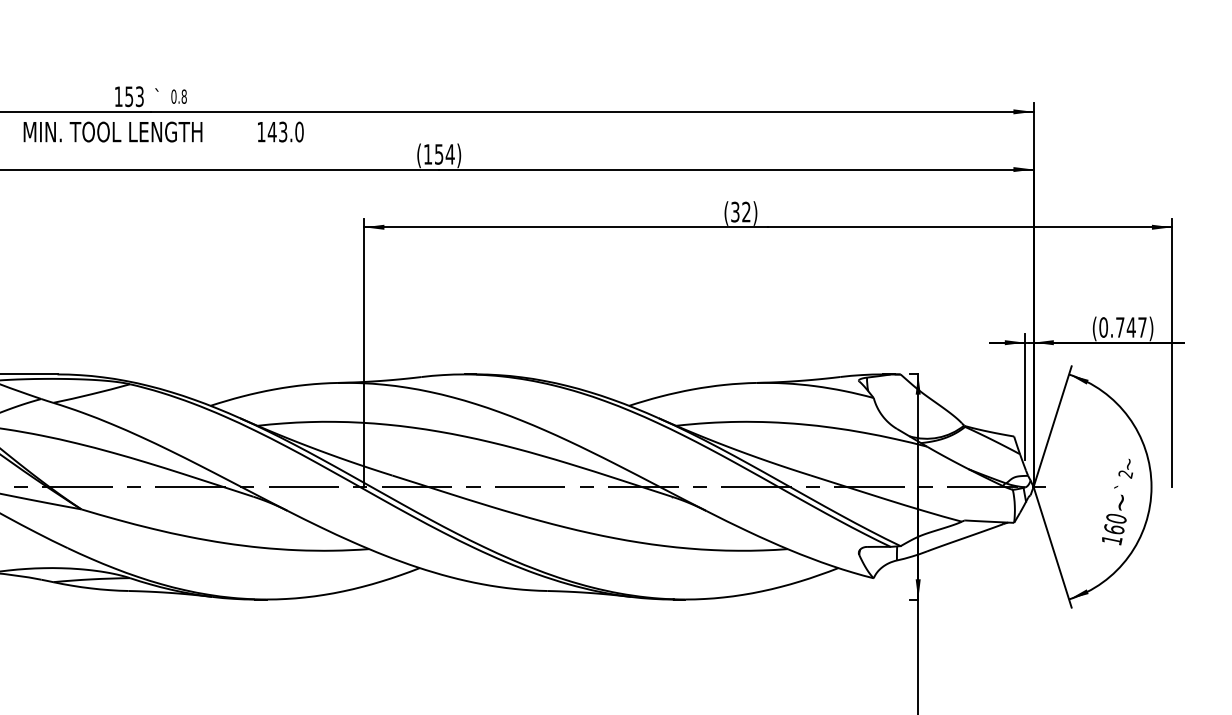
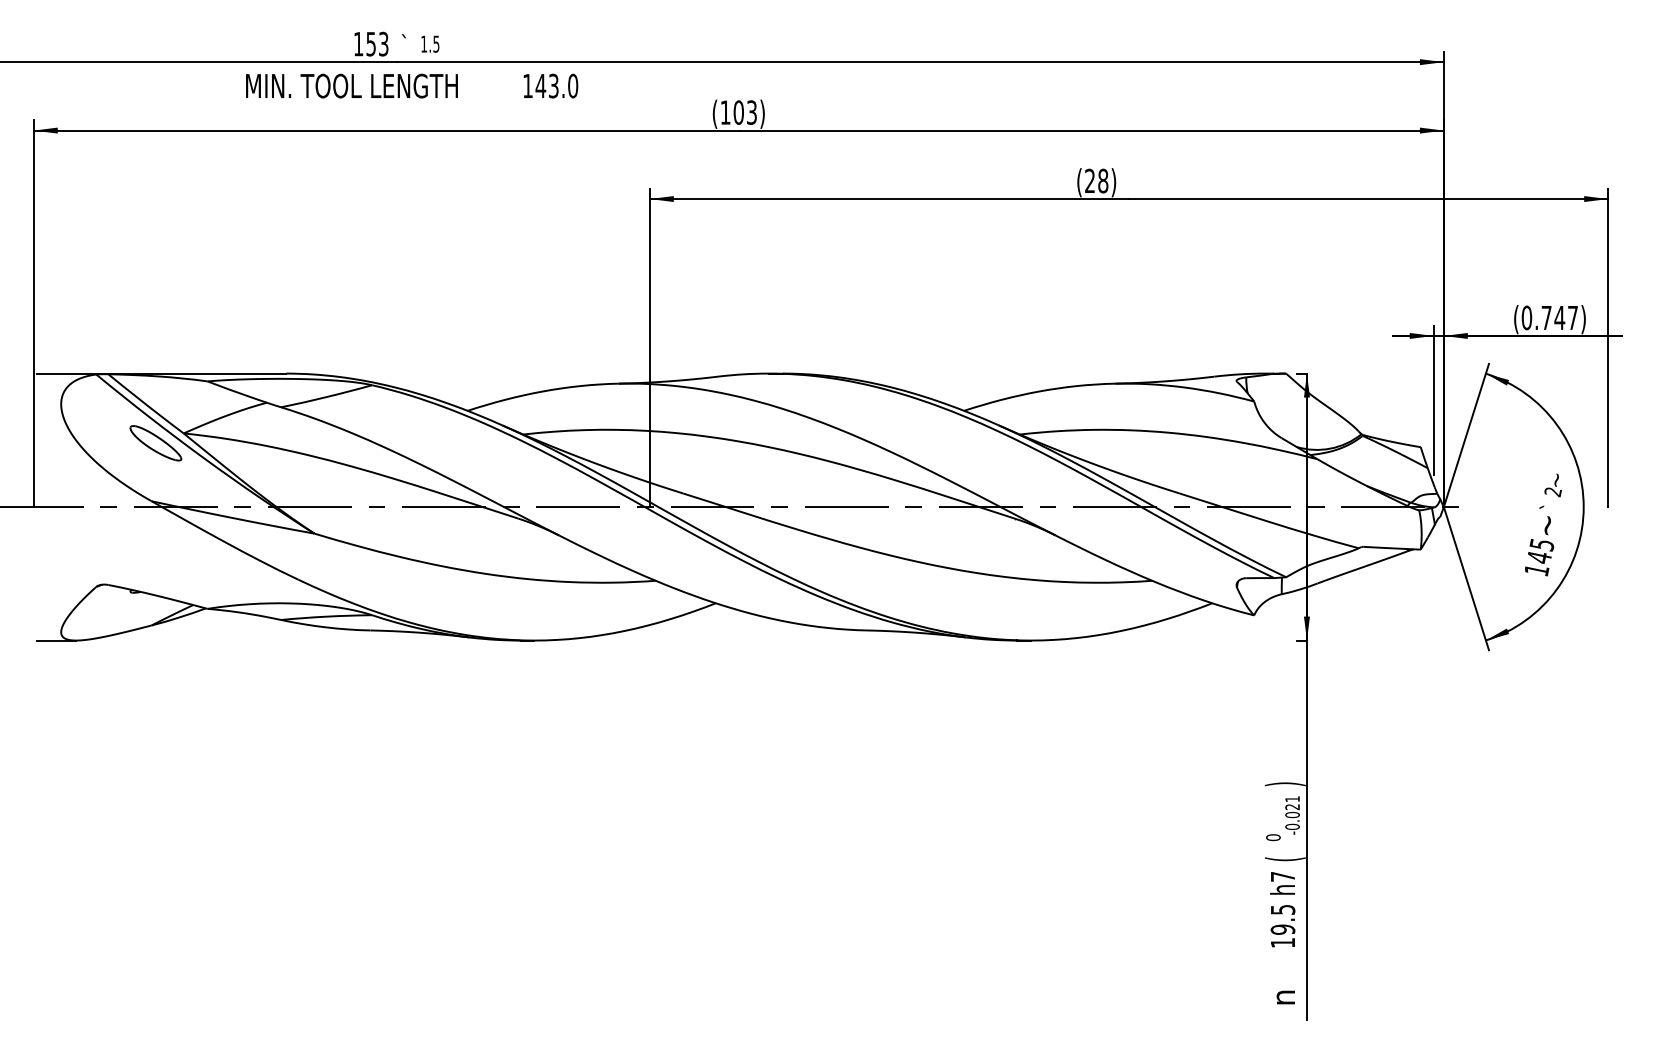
text: (179, 96) -> (430, 43), 0.8 -> 1.5
text: (444, 154) -> (745, 112), (154) -> (103)
text: (740, 211) -> (1096, 180), (32) -> (28)
text: (1115, 523) -> (1540, 550), 160 -> 145

